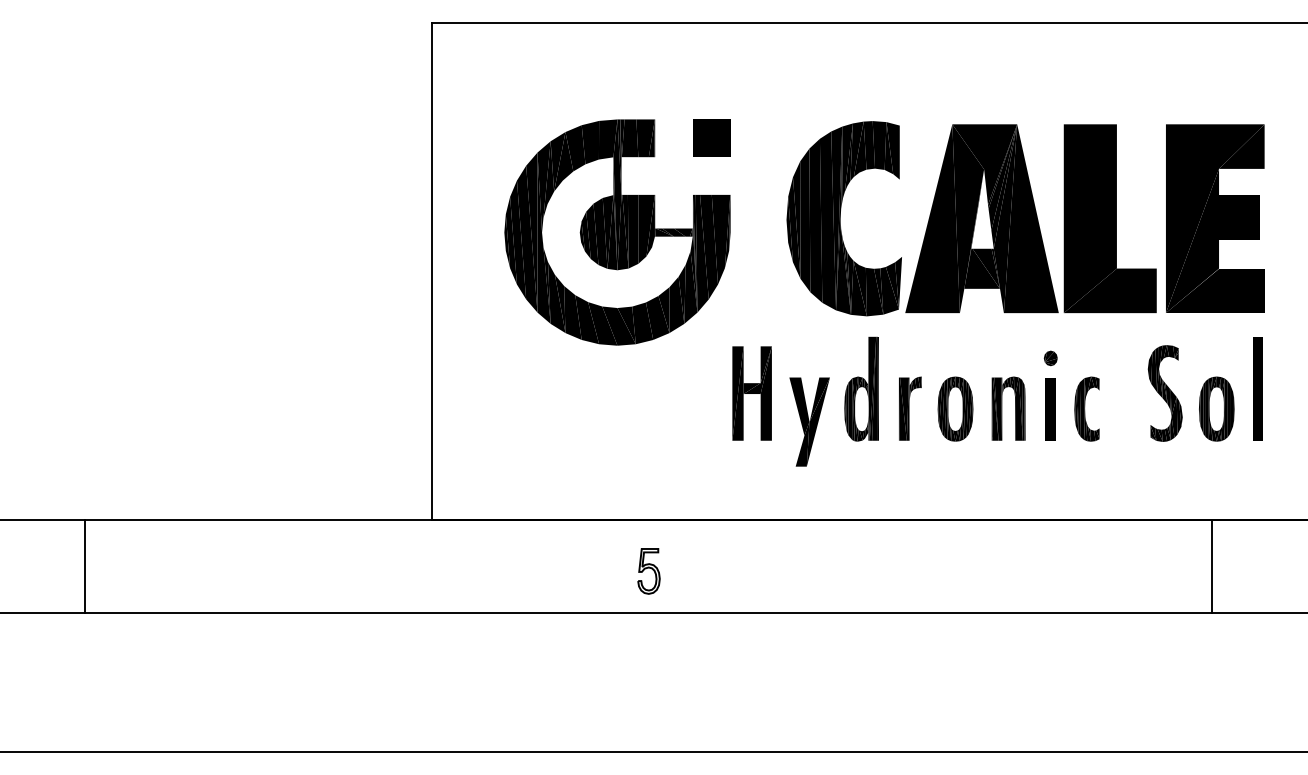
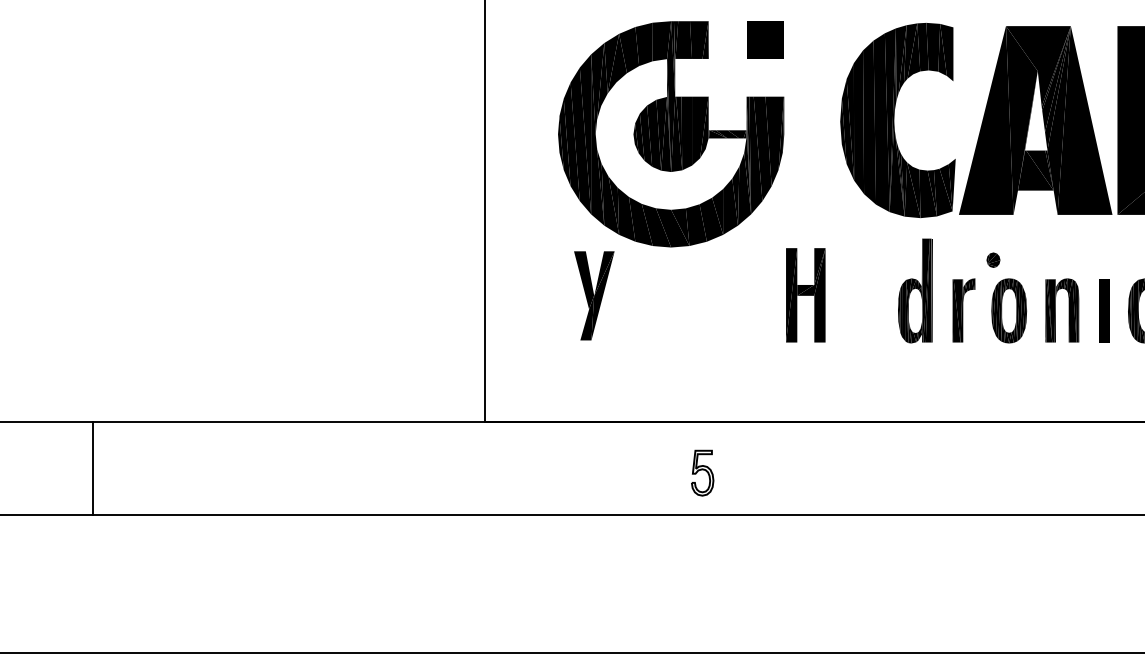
part: (1050, 358) -> (993, 260), moved
part: (809, 421) -> (594, 295), moved
line: (84, 566) -> (92, 468), moved

